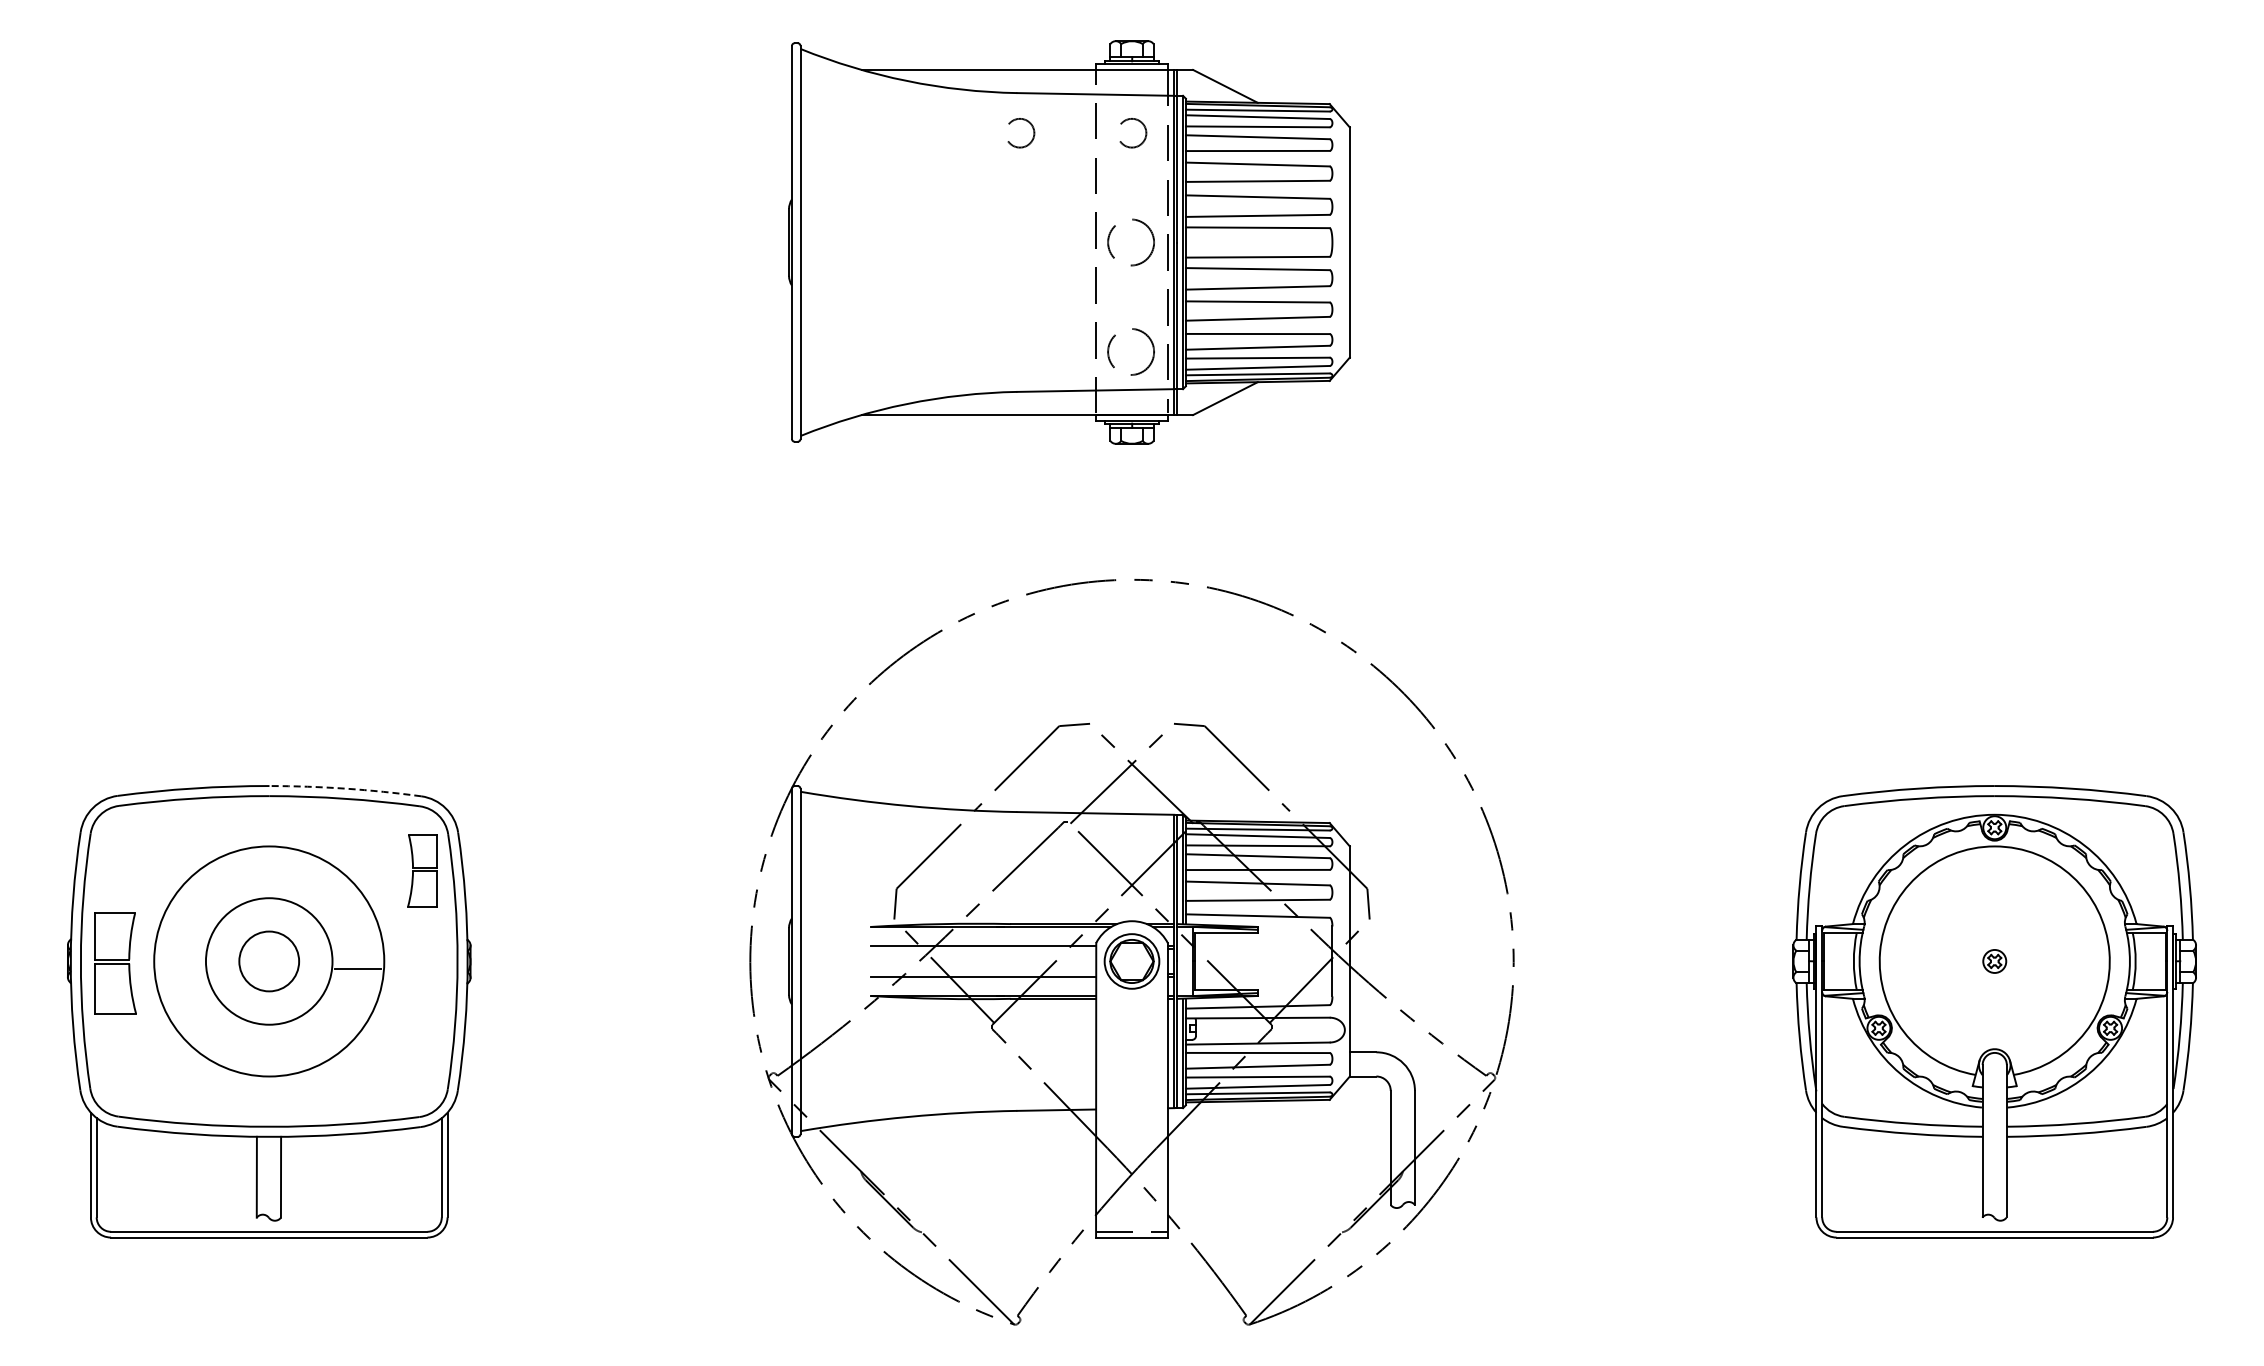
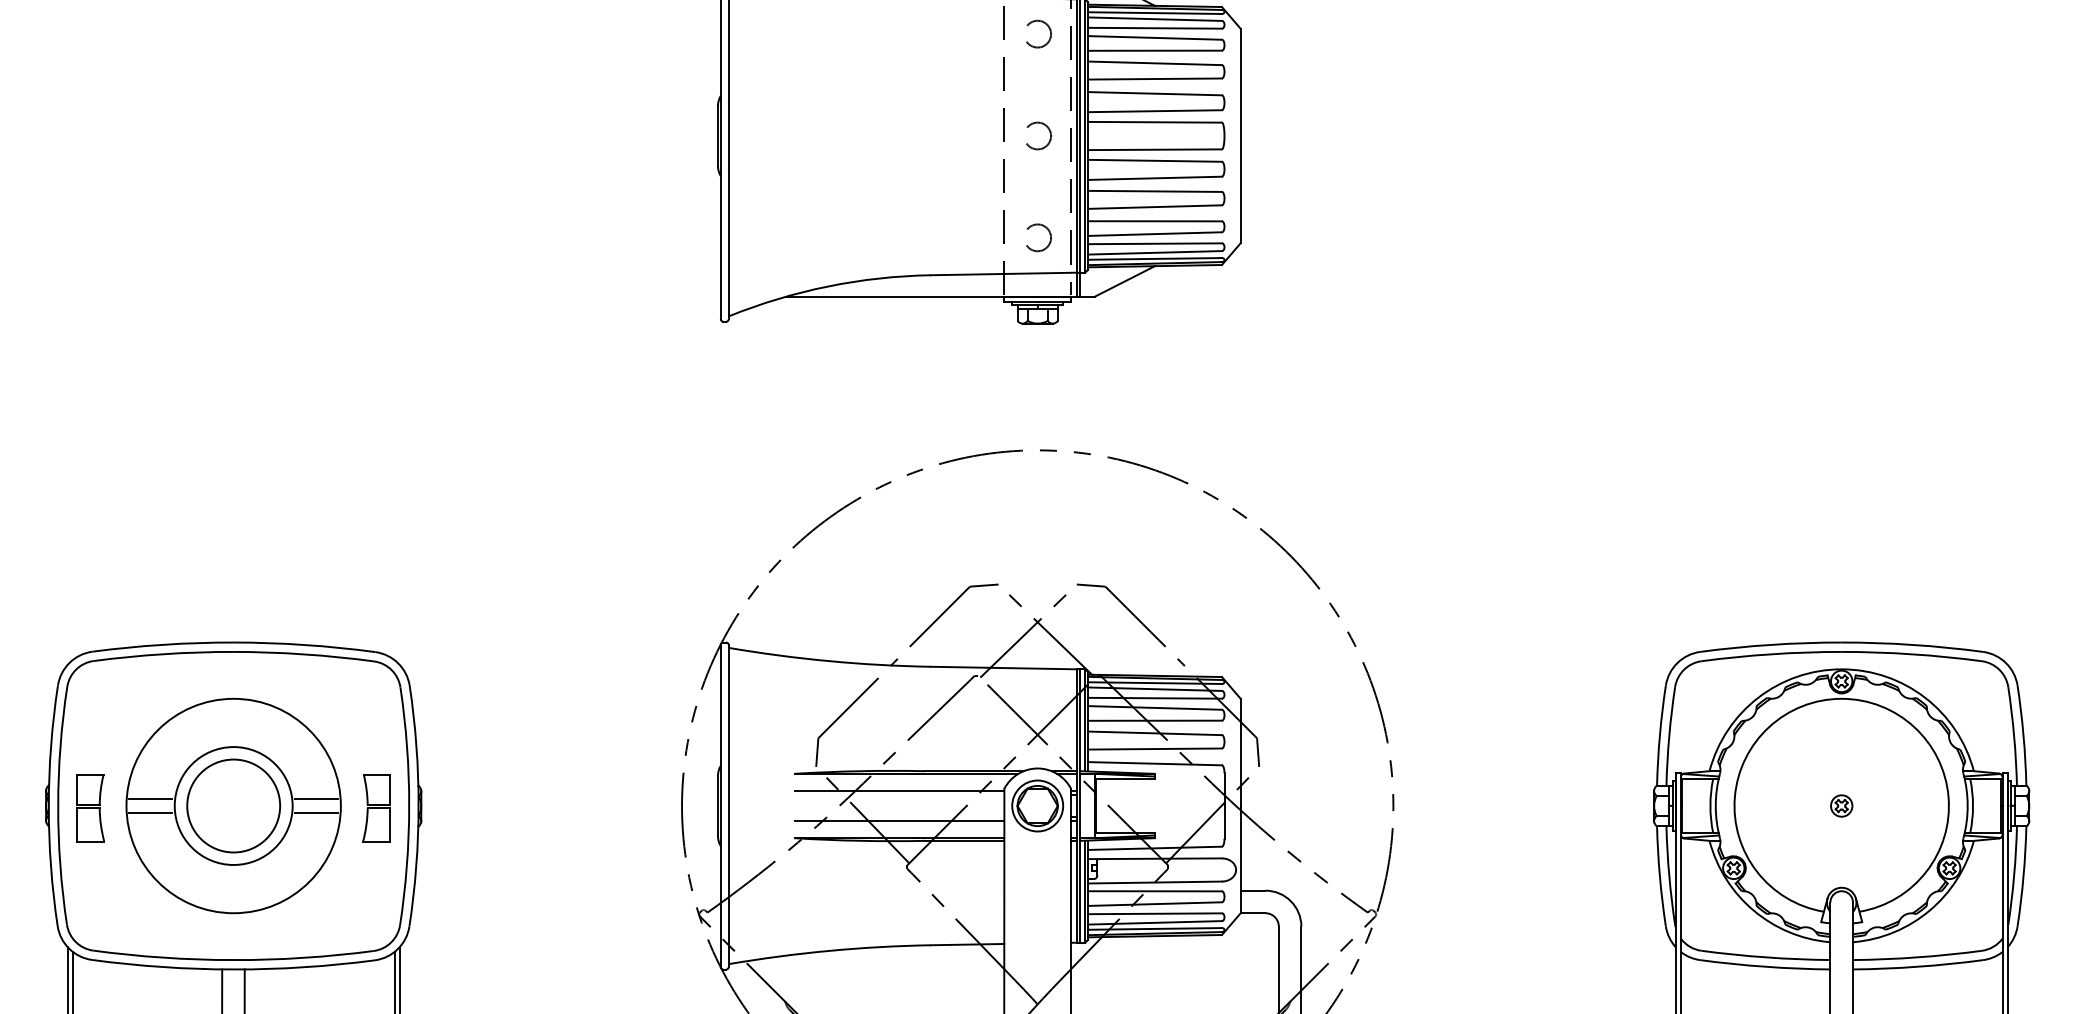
circle: (1021, 133) -> (934, 34), removed
circle: (1133, 242) -> (1039, 136), size x0.62
circle: (1133, 351) -> (1039, 237), size x0.62
arc: (345, 788) -> (304, 644), dashed -> solid
part: (422, 870) -> (376, 807), moved
line: (180, 954) -> (151, 799), added
line: (358, 954) -> (316, 799), added
circle: (269, 961) -> (233, 806), size x1.67
part: (115, 963) -> (90, 807), size x0.71
line: (180, 968) -> (151, 812), added

